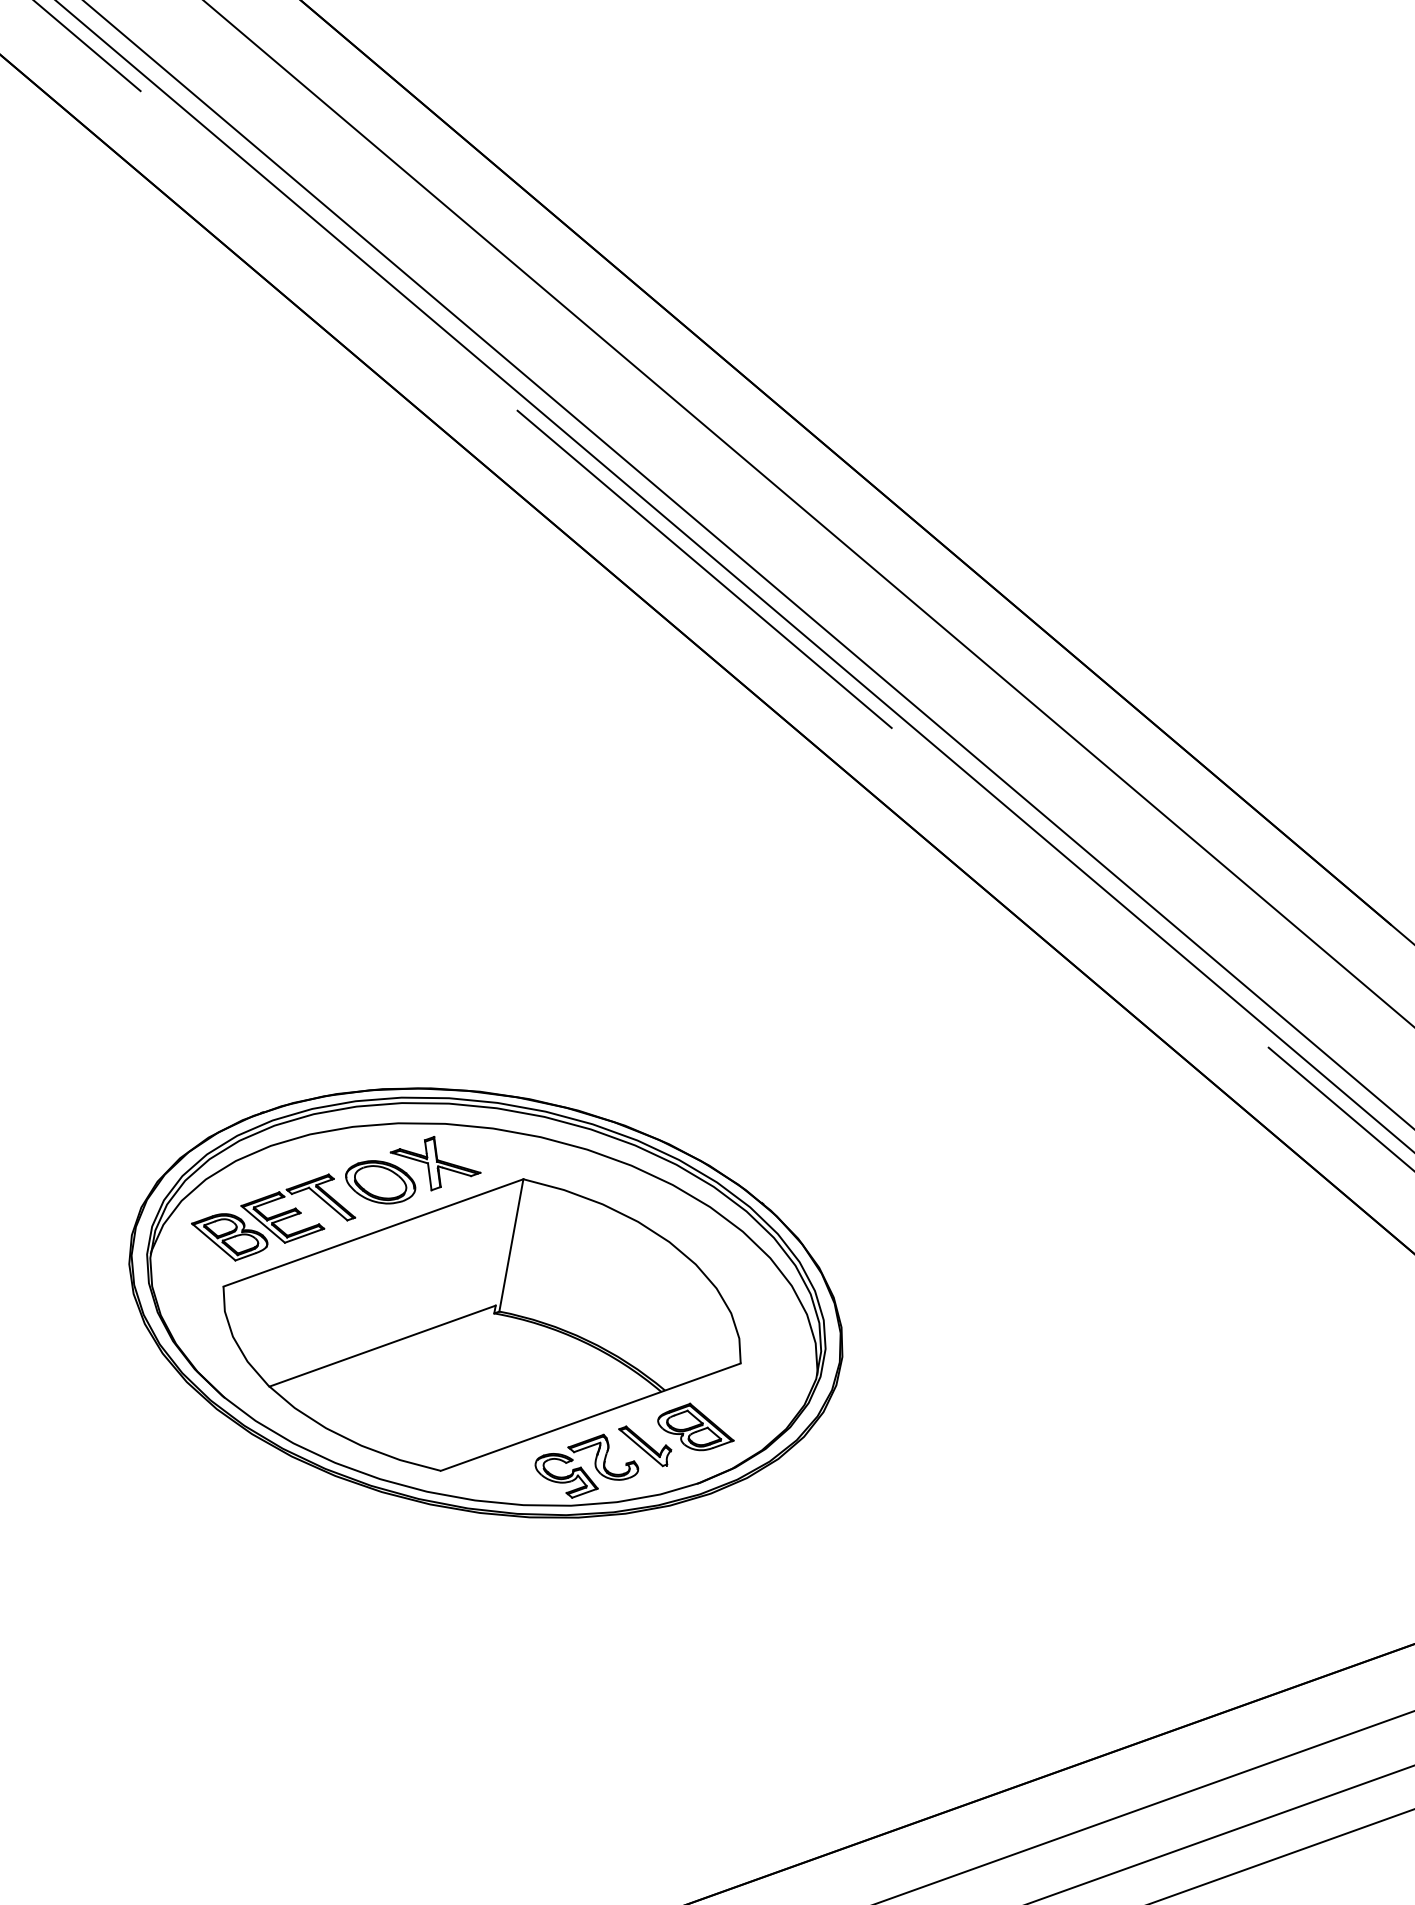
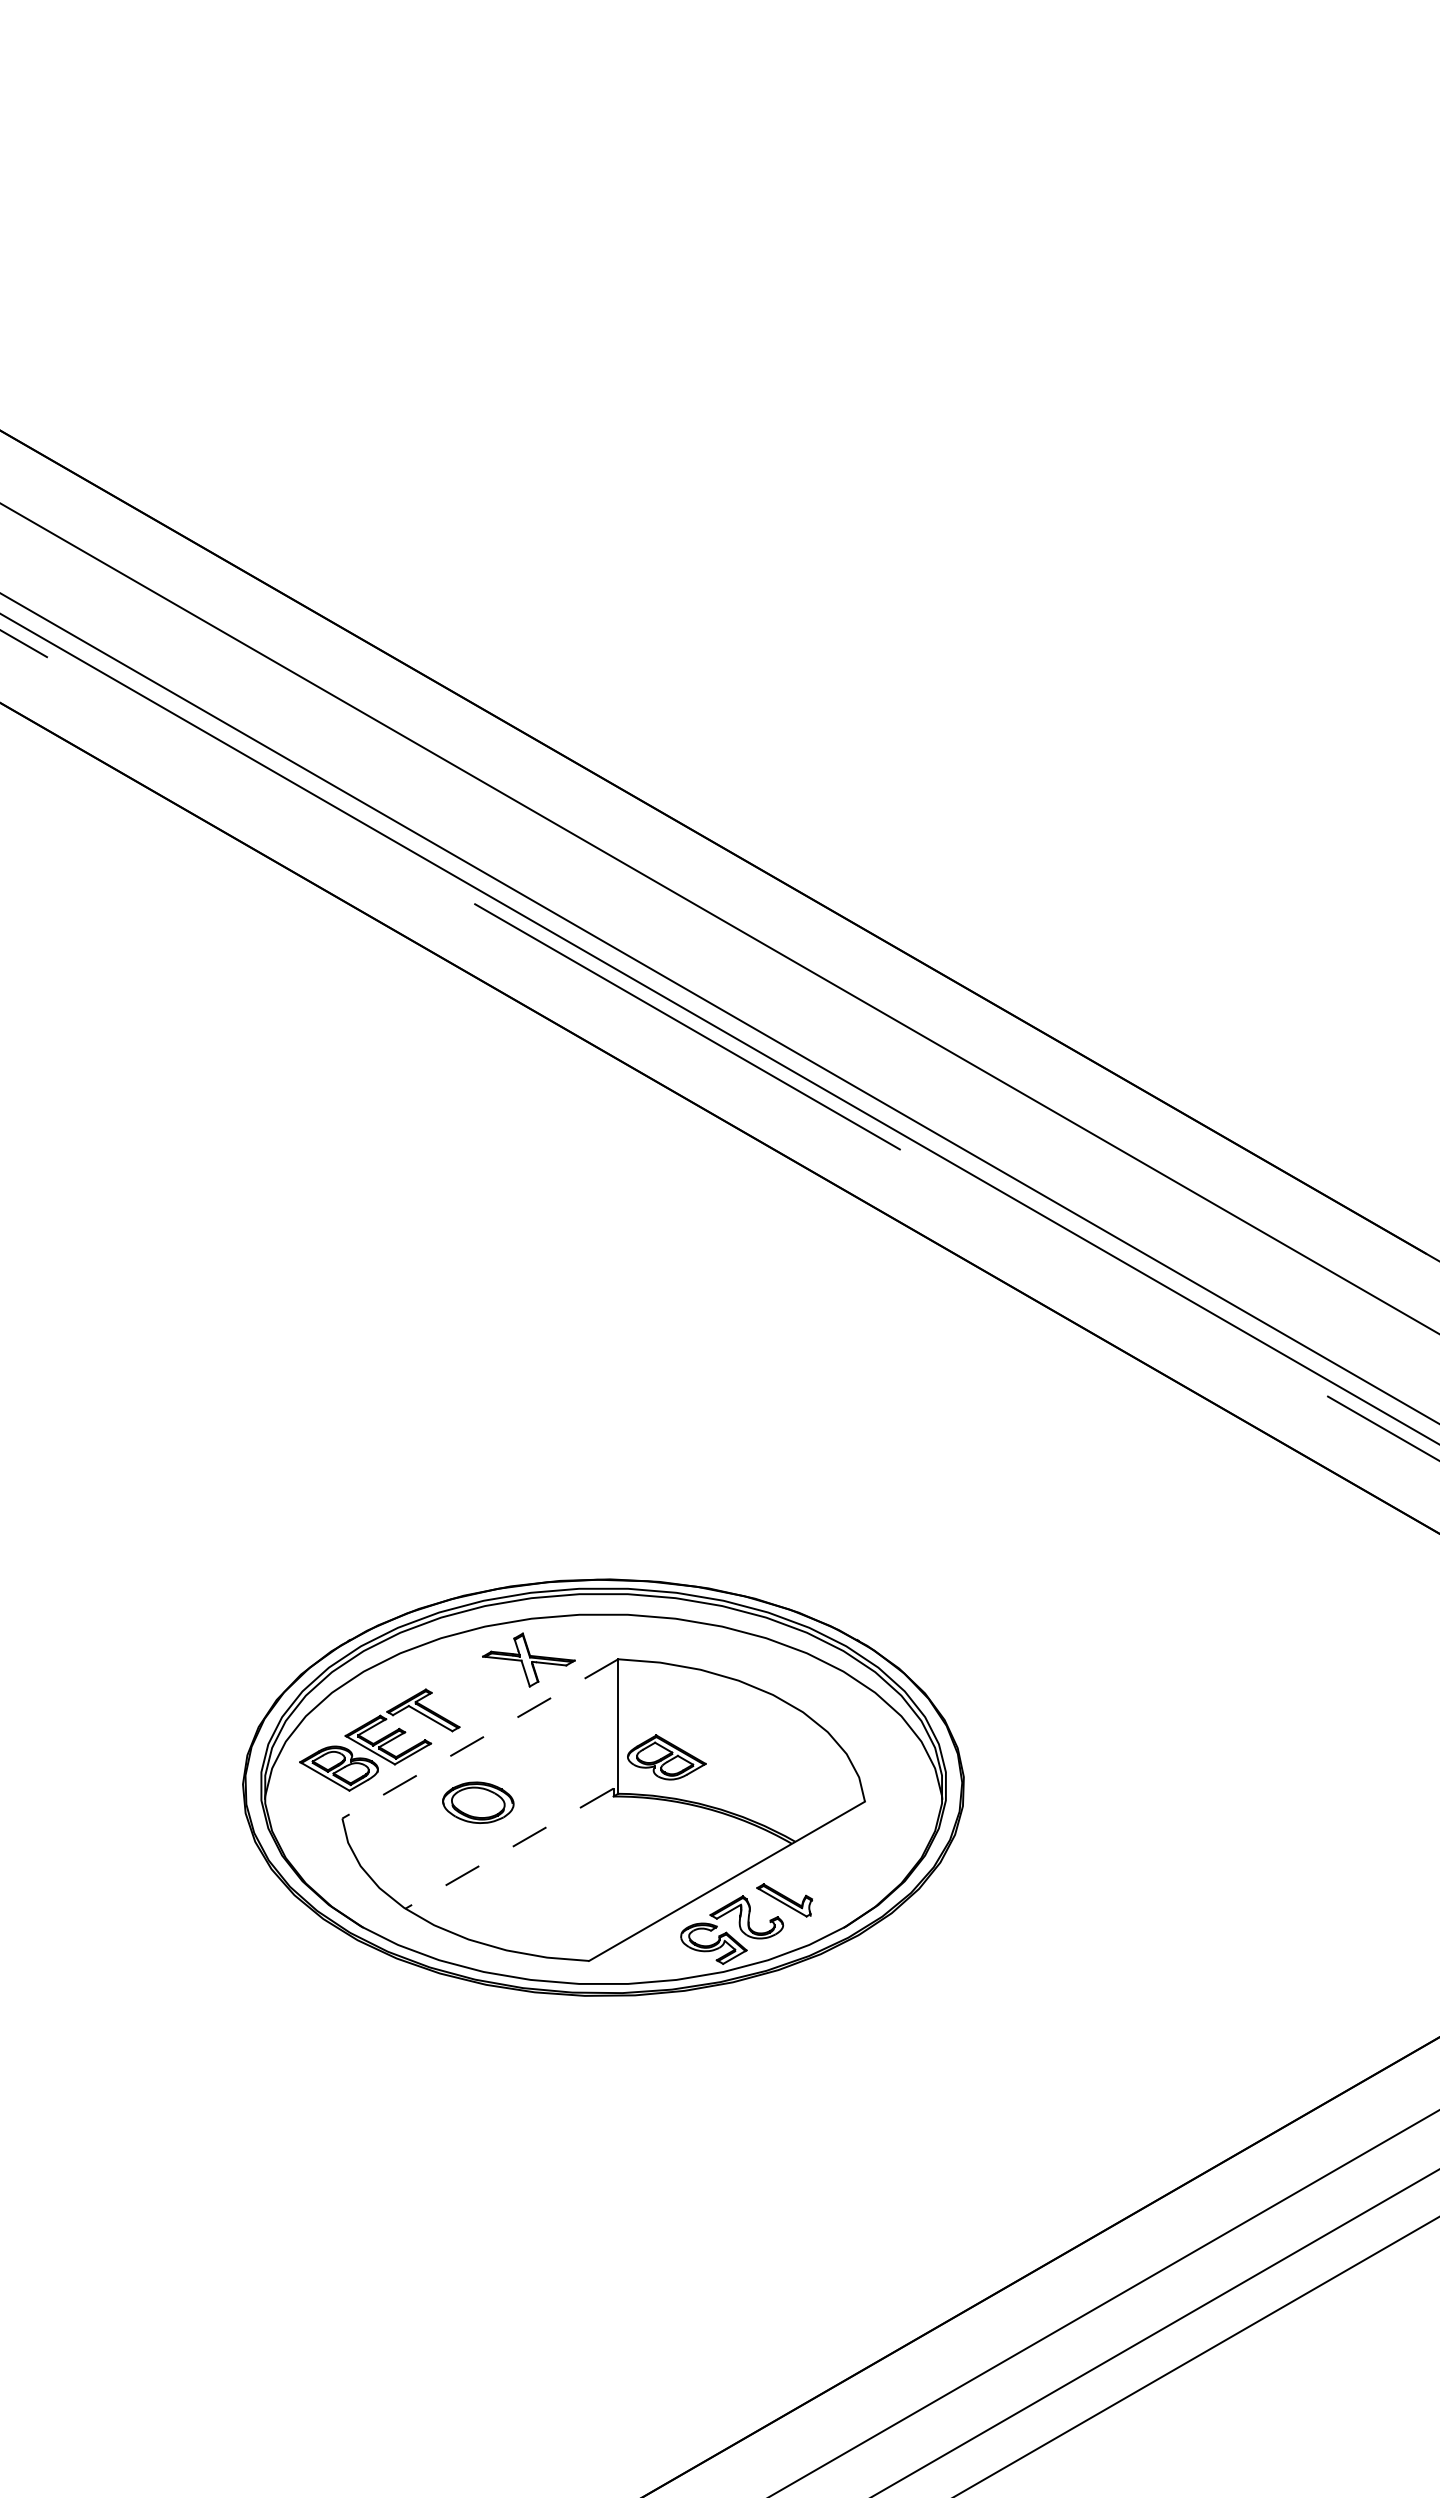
part: (380, 1182) -> (478, 1802), moved
line: (372, 1233) -> (479, 1739), solid -> dashed
line: (382, 1345) -> (509, 1848), solid -> dashed
part: (696, 1427) -> (666, 1757), moved

